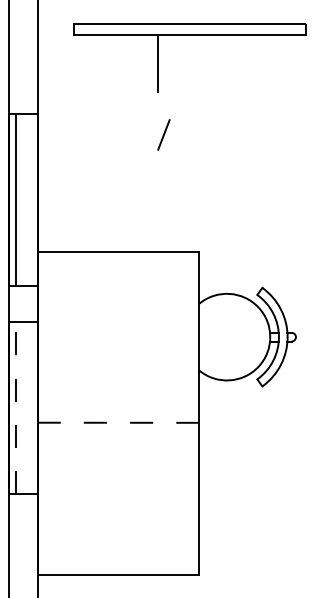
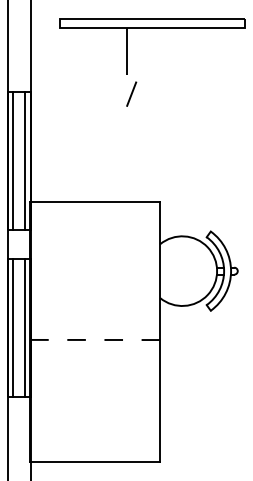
line: (163, 134) -> (131, 93), moved
line: (31, 199) -> (25, 160), added
line: (16, 407) -> (13, 327), dashed -> solid
line: (31, 407) -> (25, 327), added

